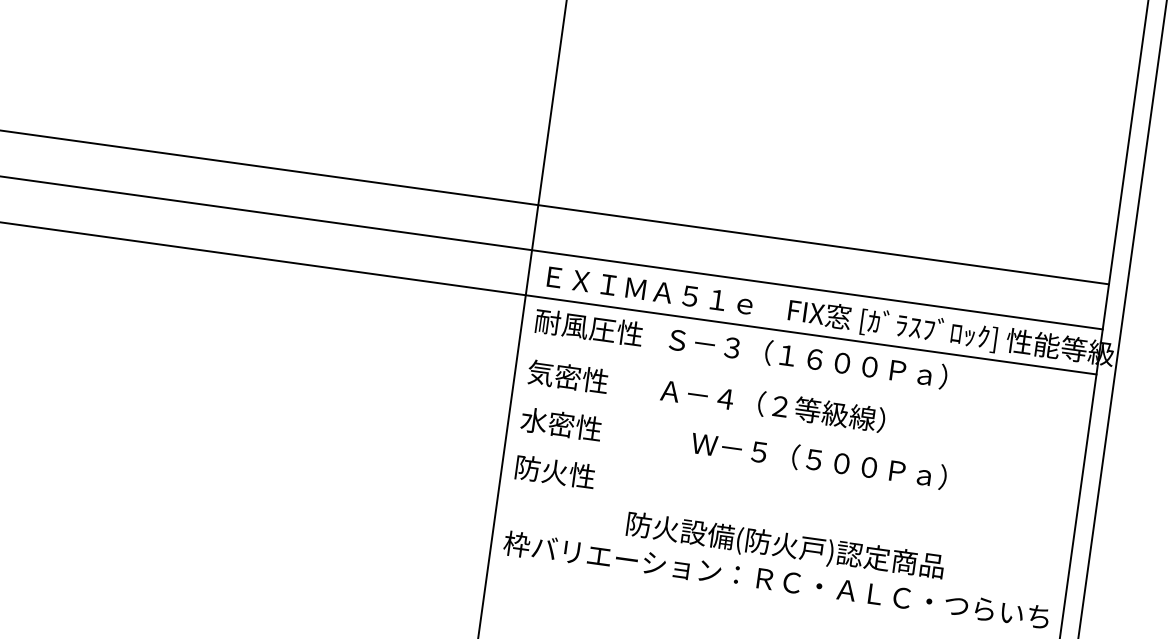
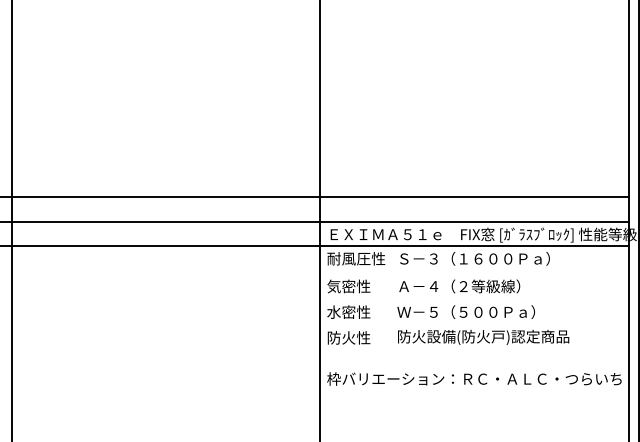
text: (818, 458) -> (465, 311), moved
text: (785, 544) -> (483, 336), moved

